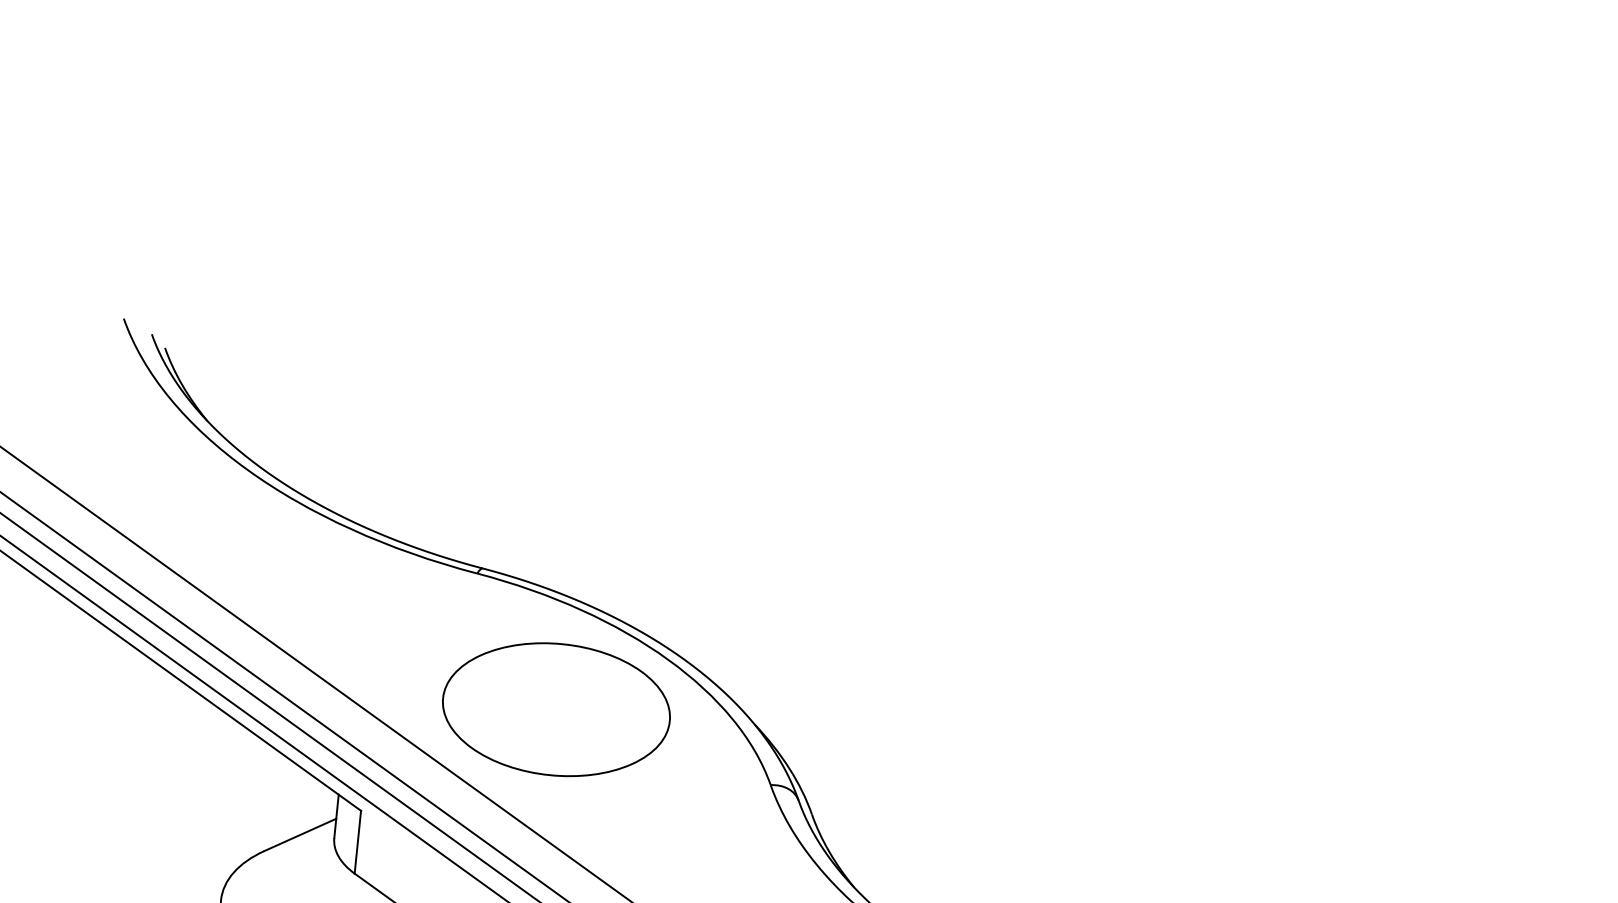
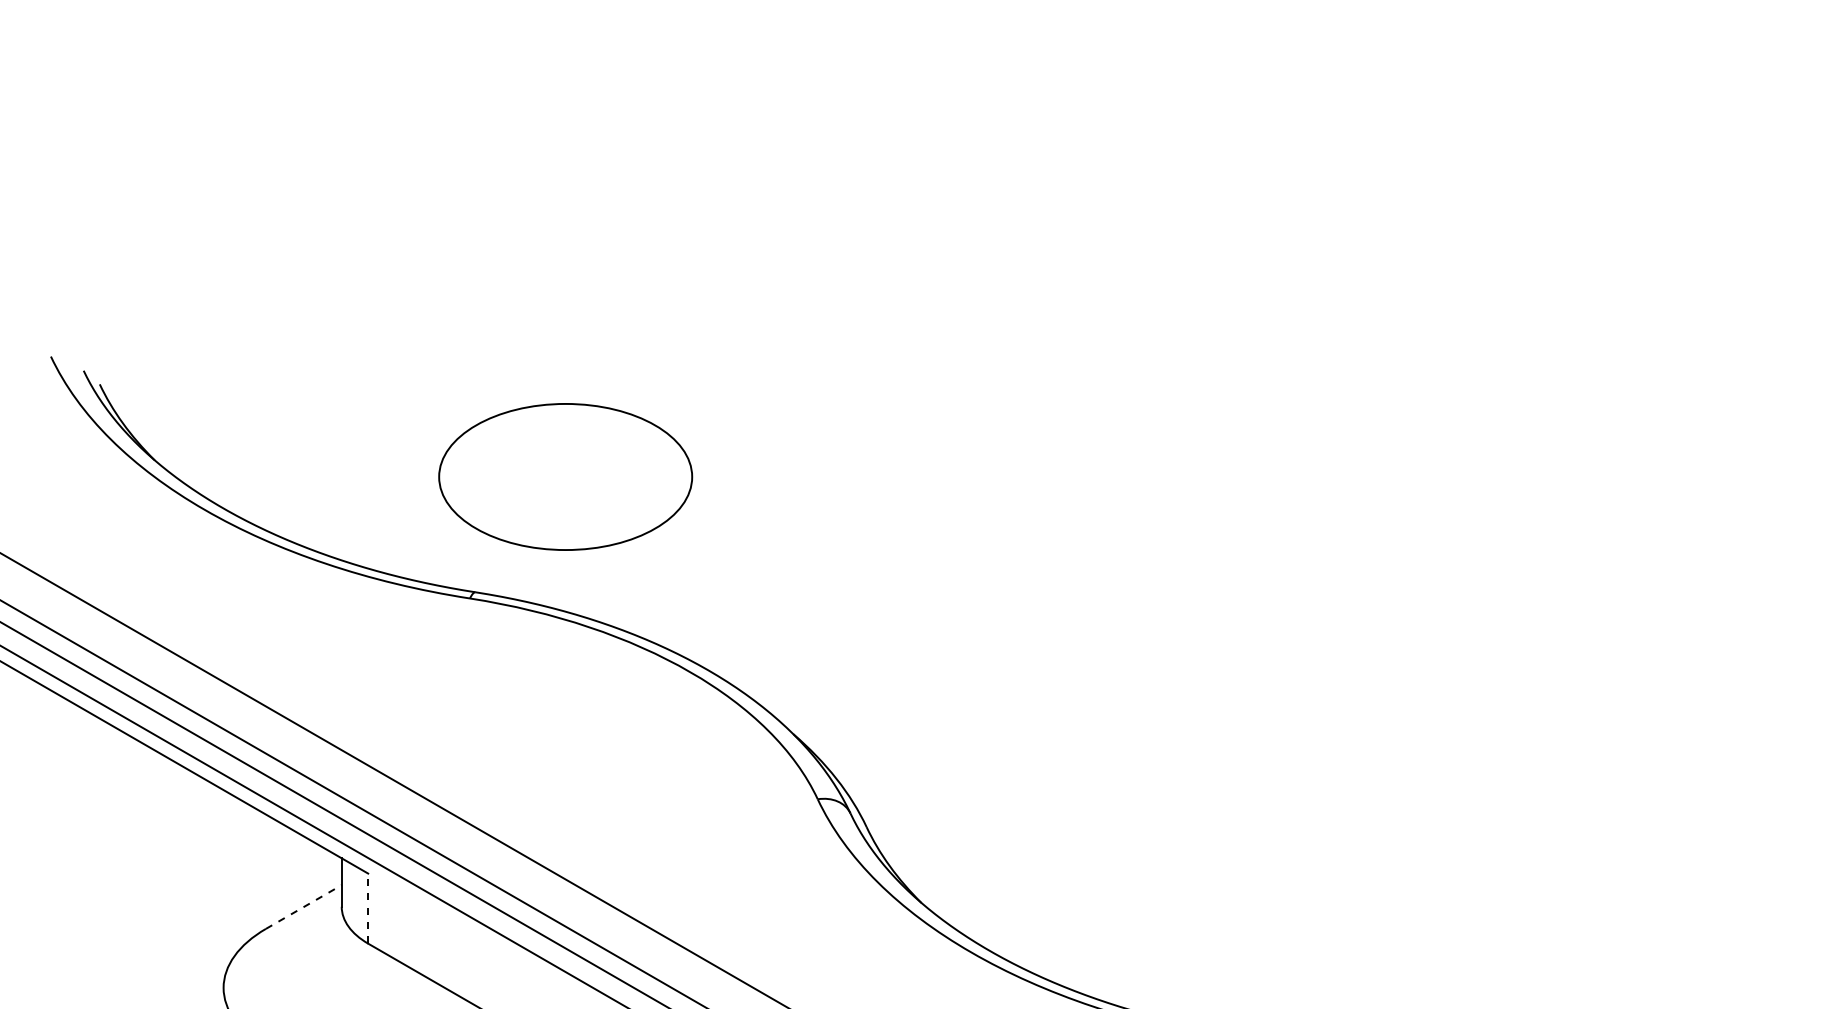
part: (556, 709) -> (565, 476), moved
line: (299, 835) -> (303, 907), solid -> dashed
line: (358, 842) -> (368, 908), solid -> dashed

